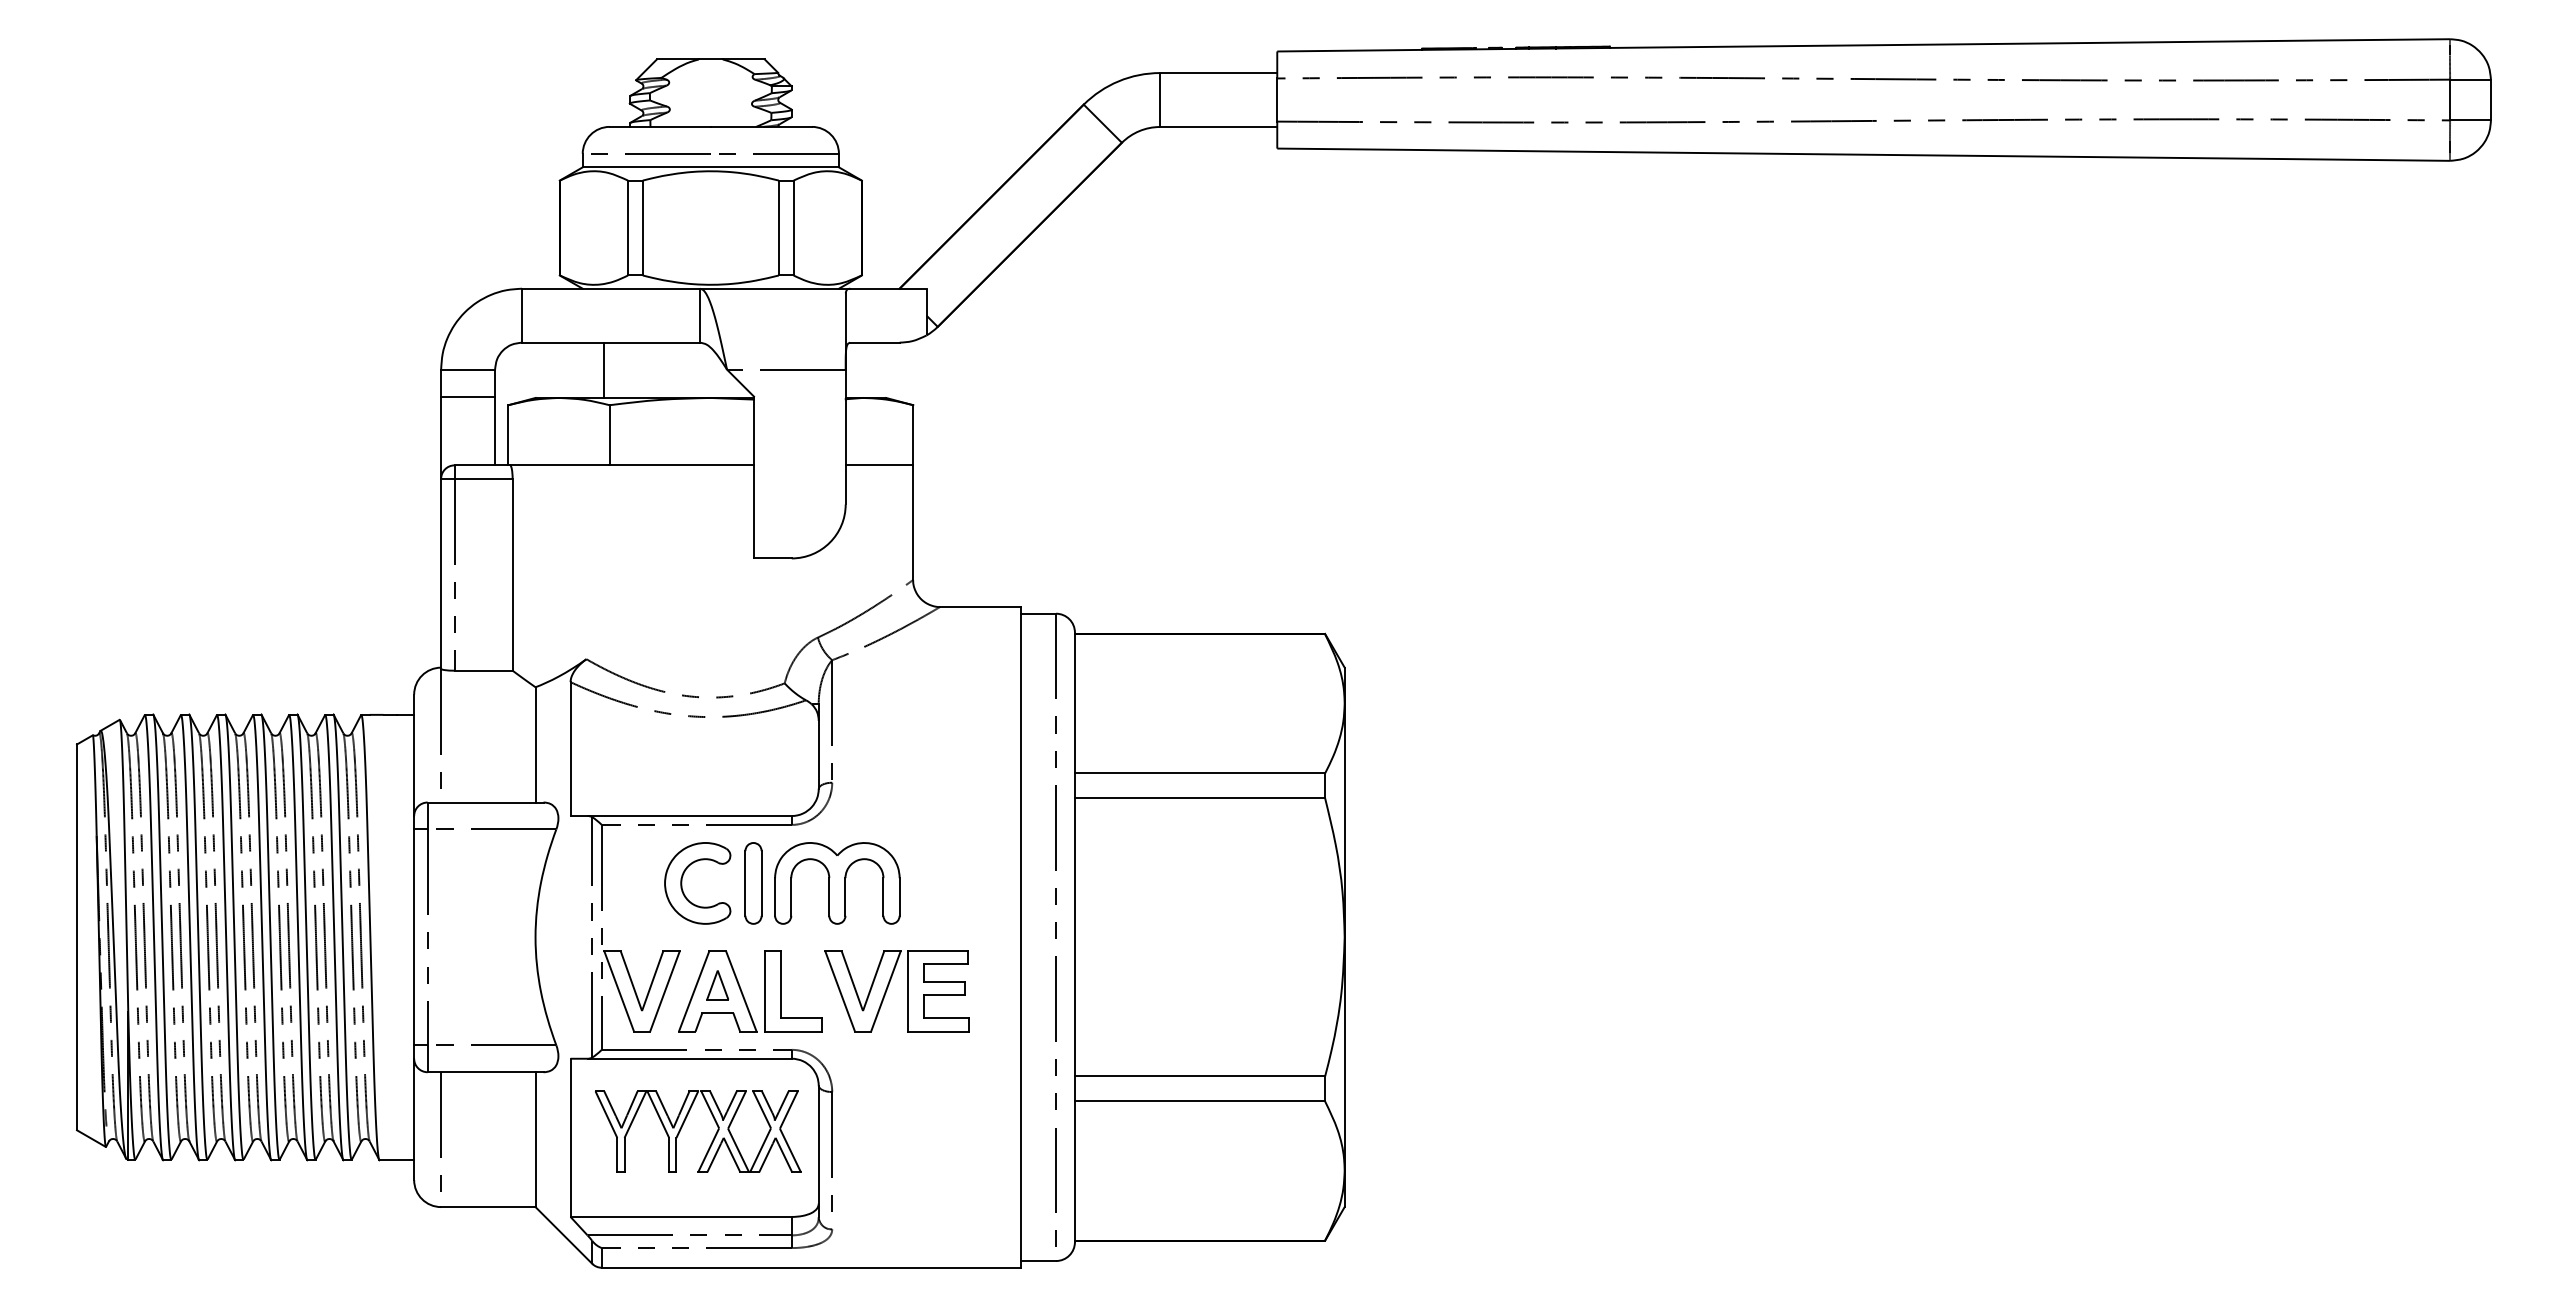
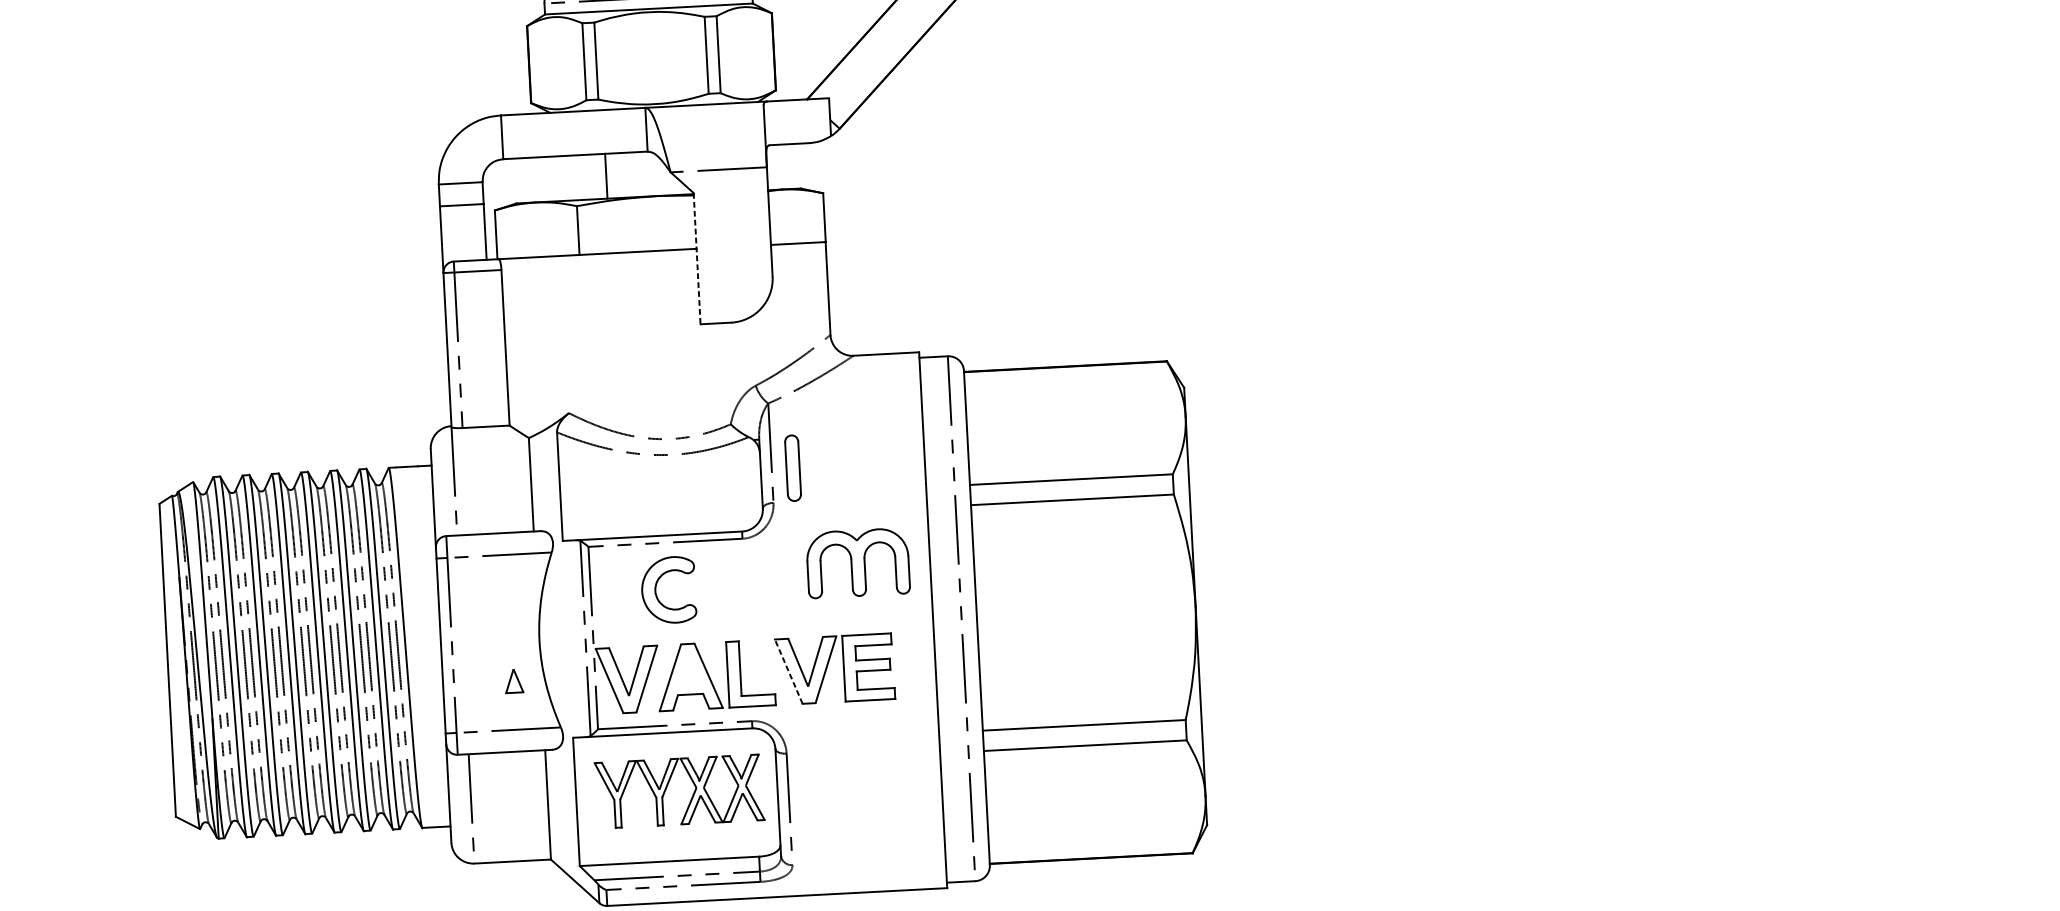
line: (603, 369) -> (606, 175), moved
line: (754, 477) -> (697, 258), solid -> dashed
part: (753, 883) -> (793, 468), moved
part: (837, 883) -> (858, 563), moved
part: (717, 985) -> (513, 681), moved
line: (840, 991) -> (789, 671), solid -> dashed

